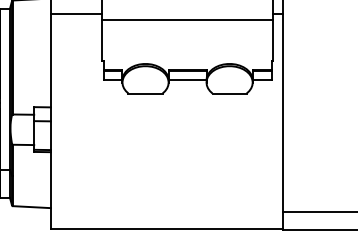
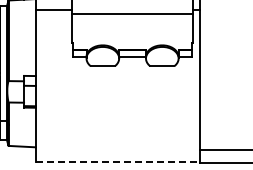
line: (167, 229) -> (118, 162), solid -> dashed

